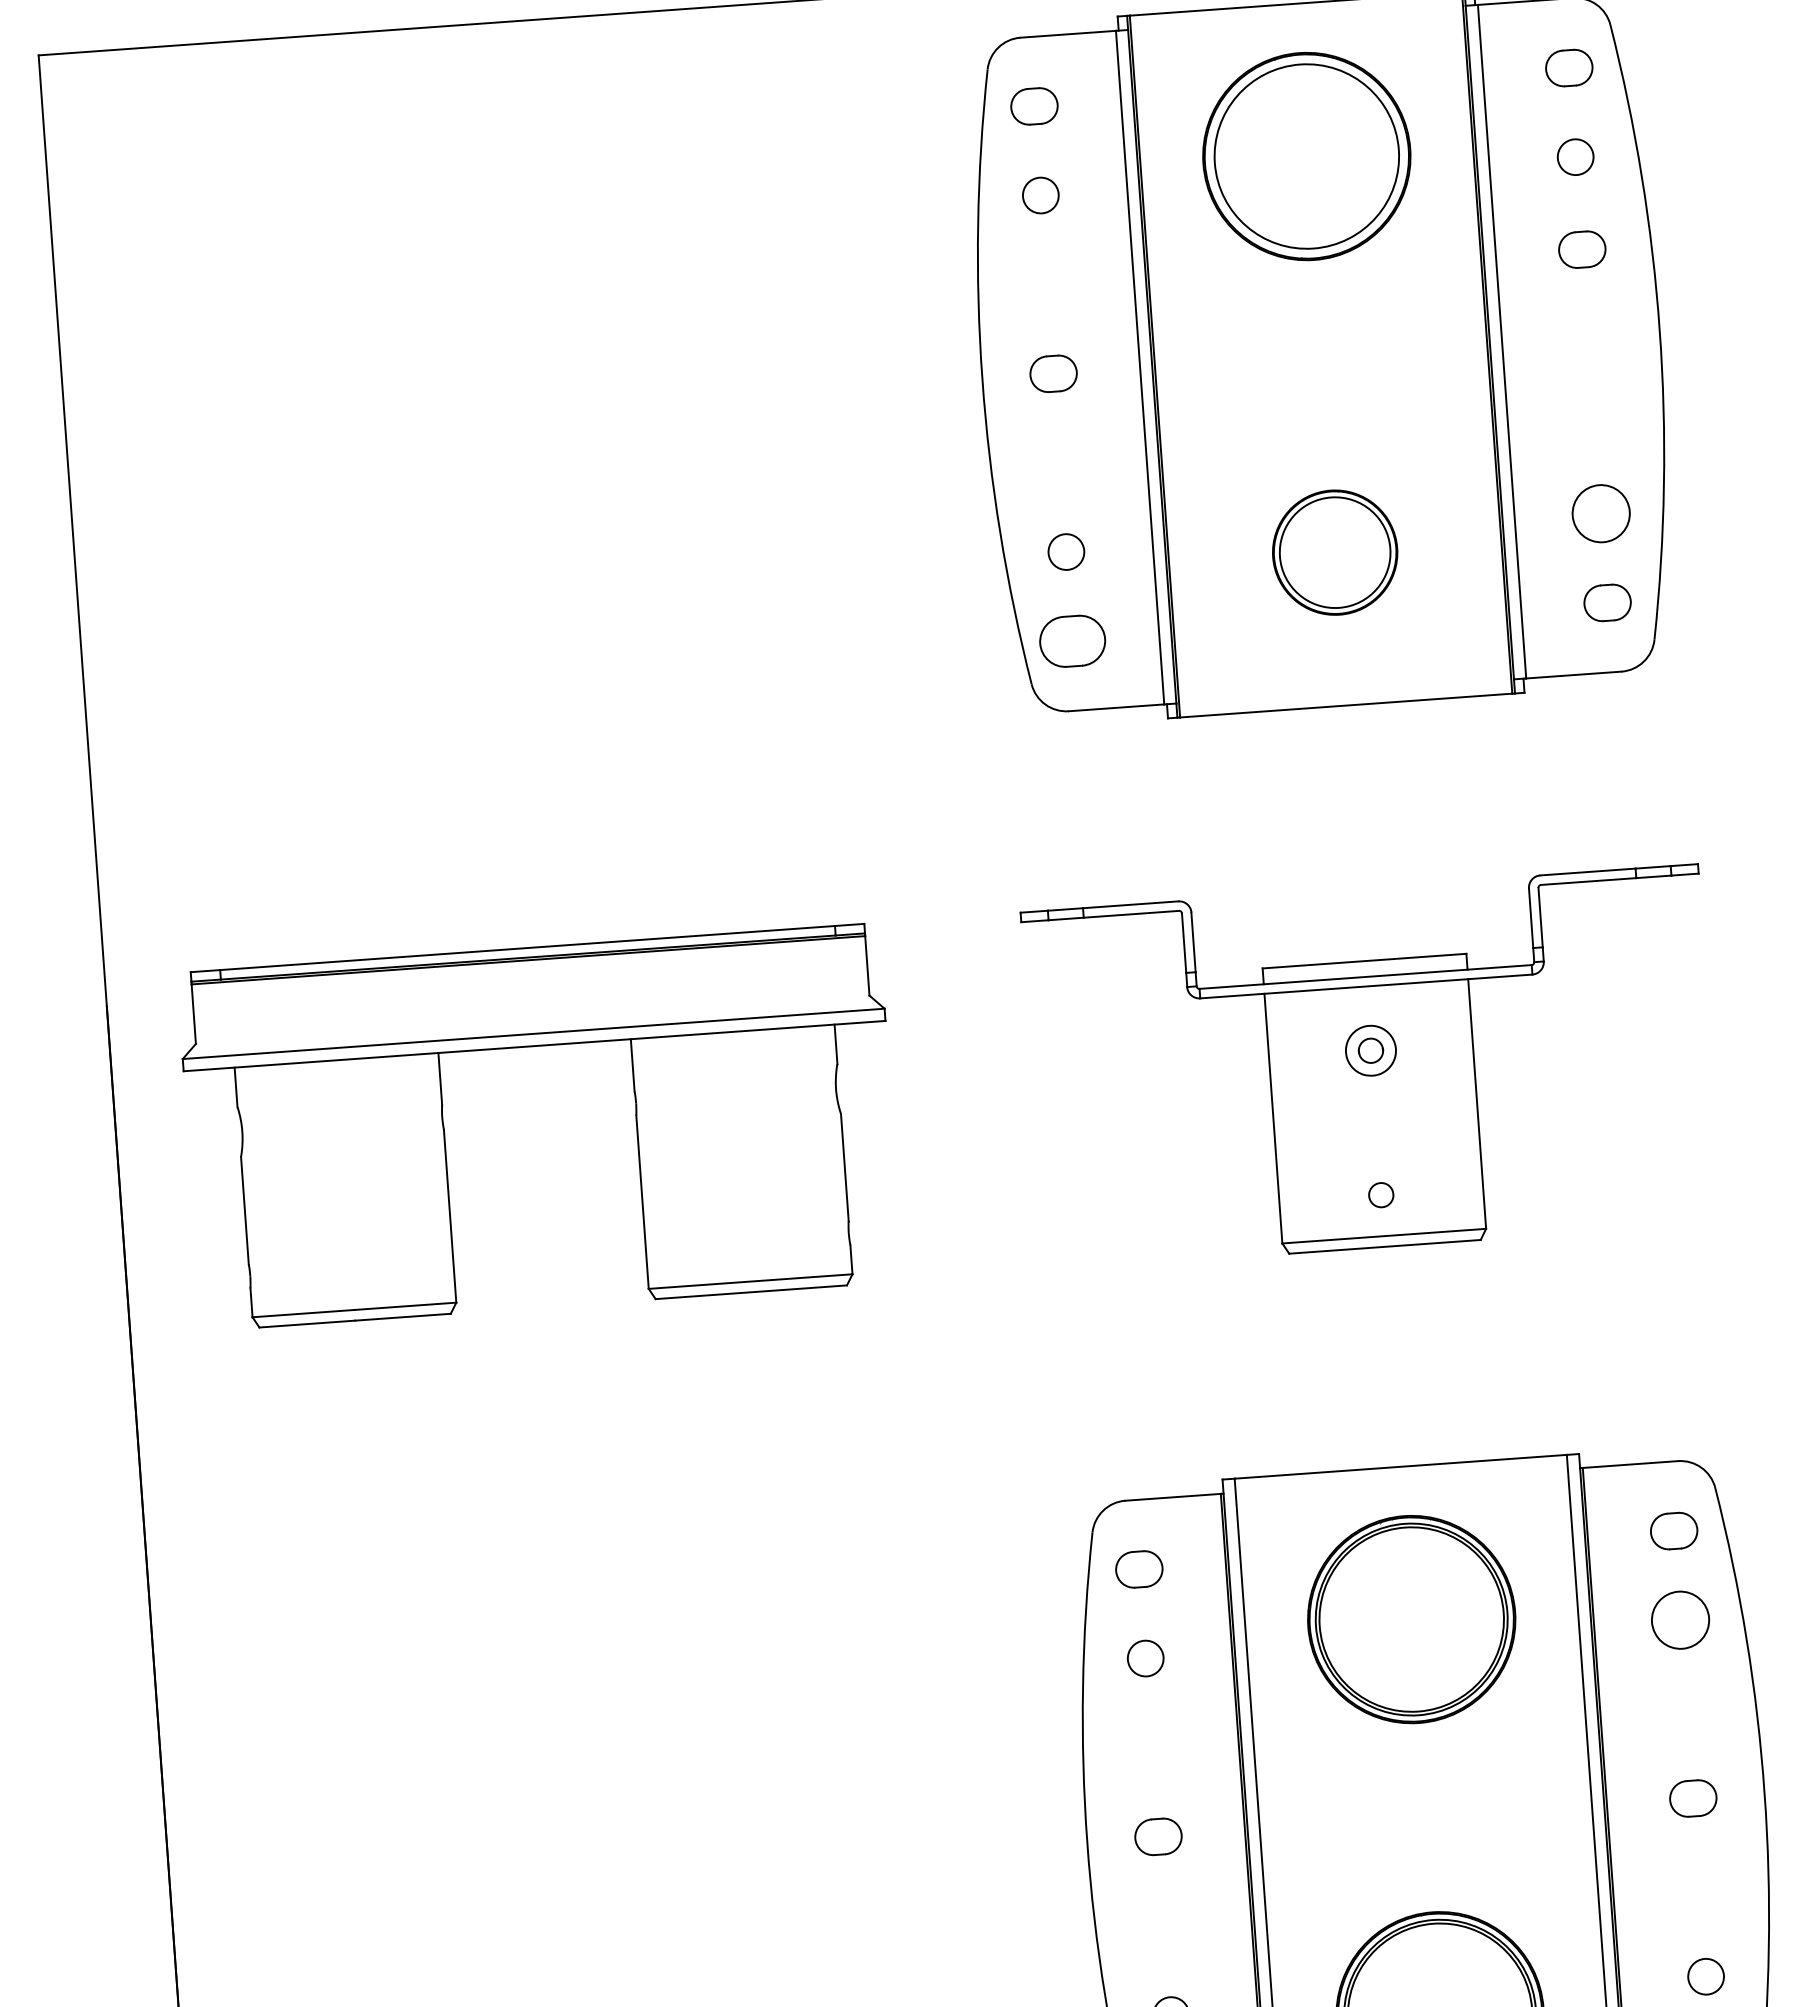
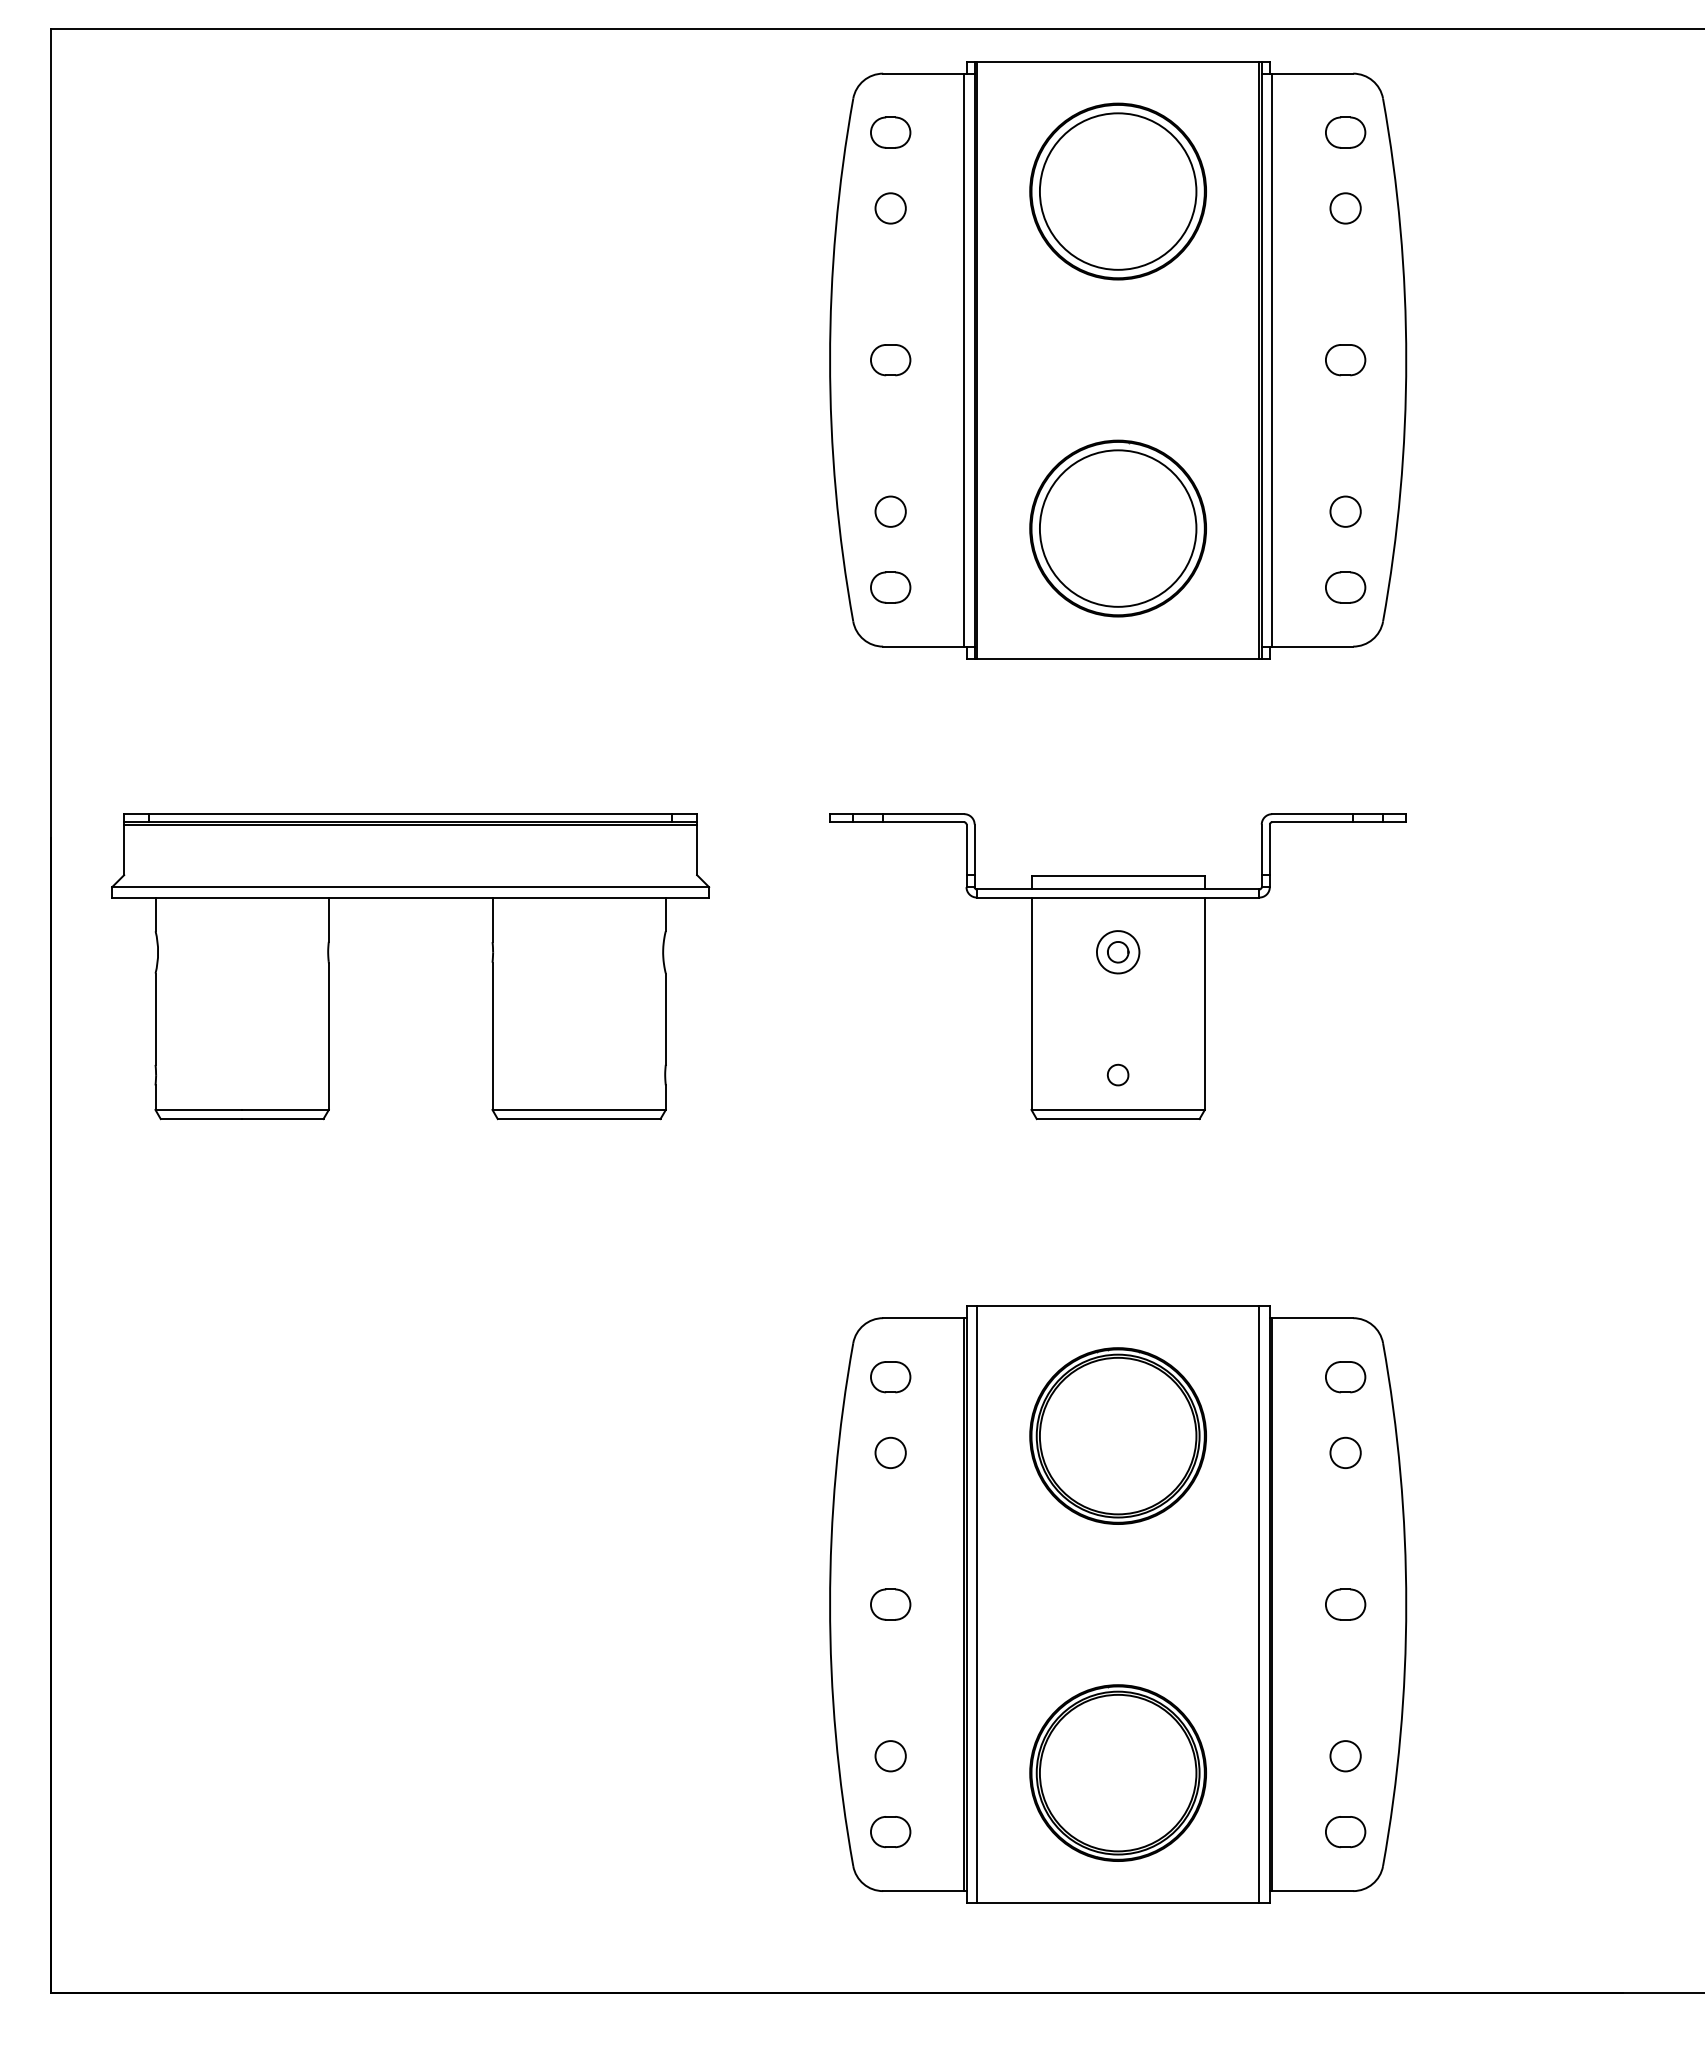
part: (1582, 250) -> (1345, 360), moved
circle: (1601, 513) -> (1345, 511), size x0.62
part: (1334, 552) -> (1117, 528), size x1.67
part: (1072, 641) -> (890, 587), size x0.71
circle: (1680, 1619) -> (1345, 1452), size x0.62

